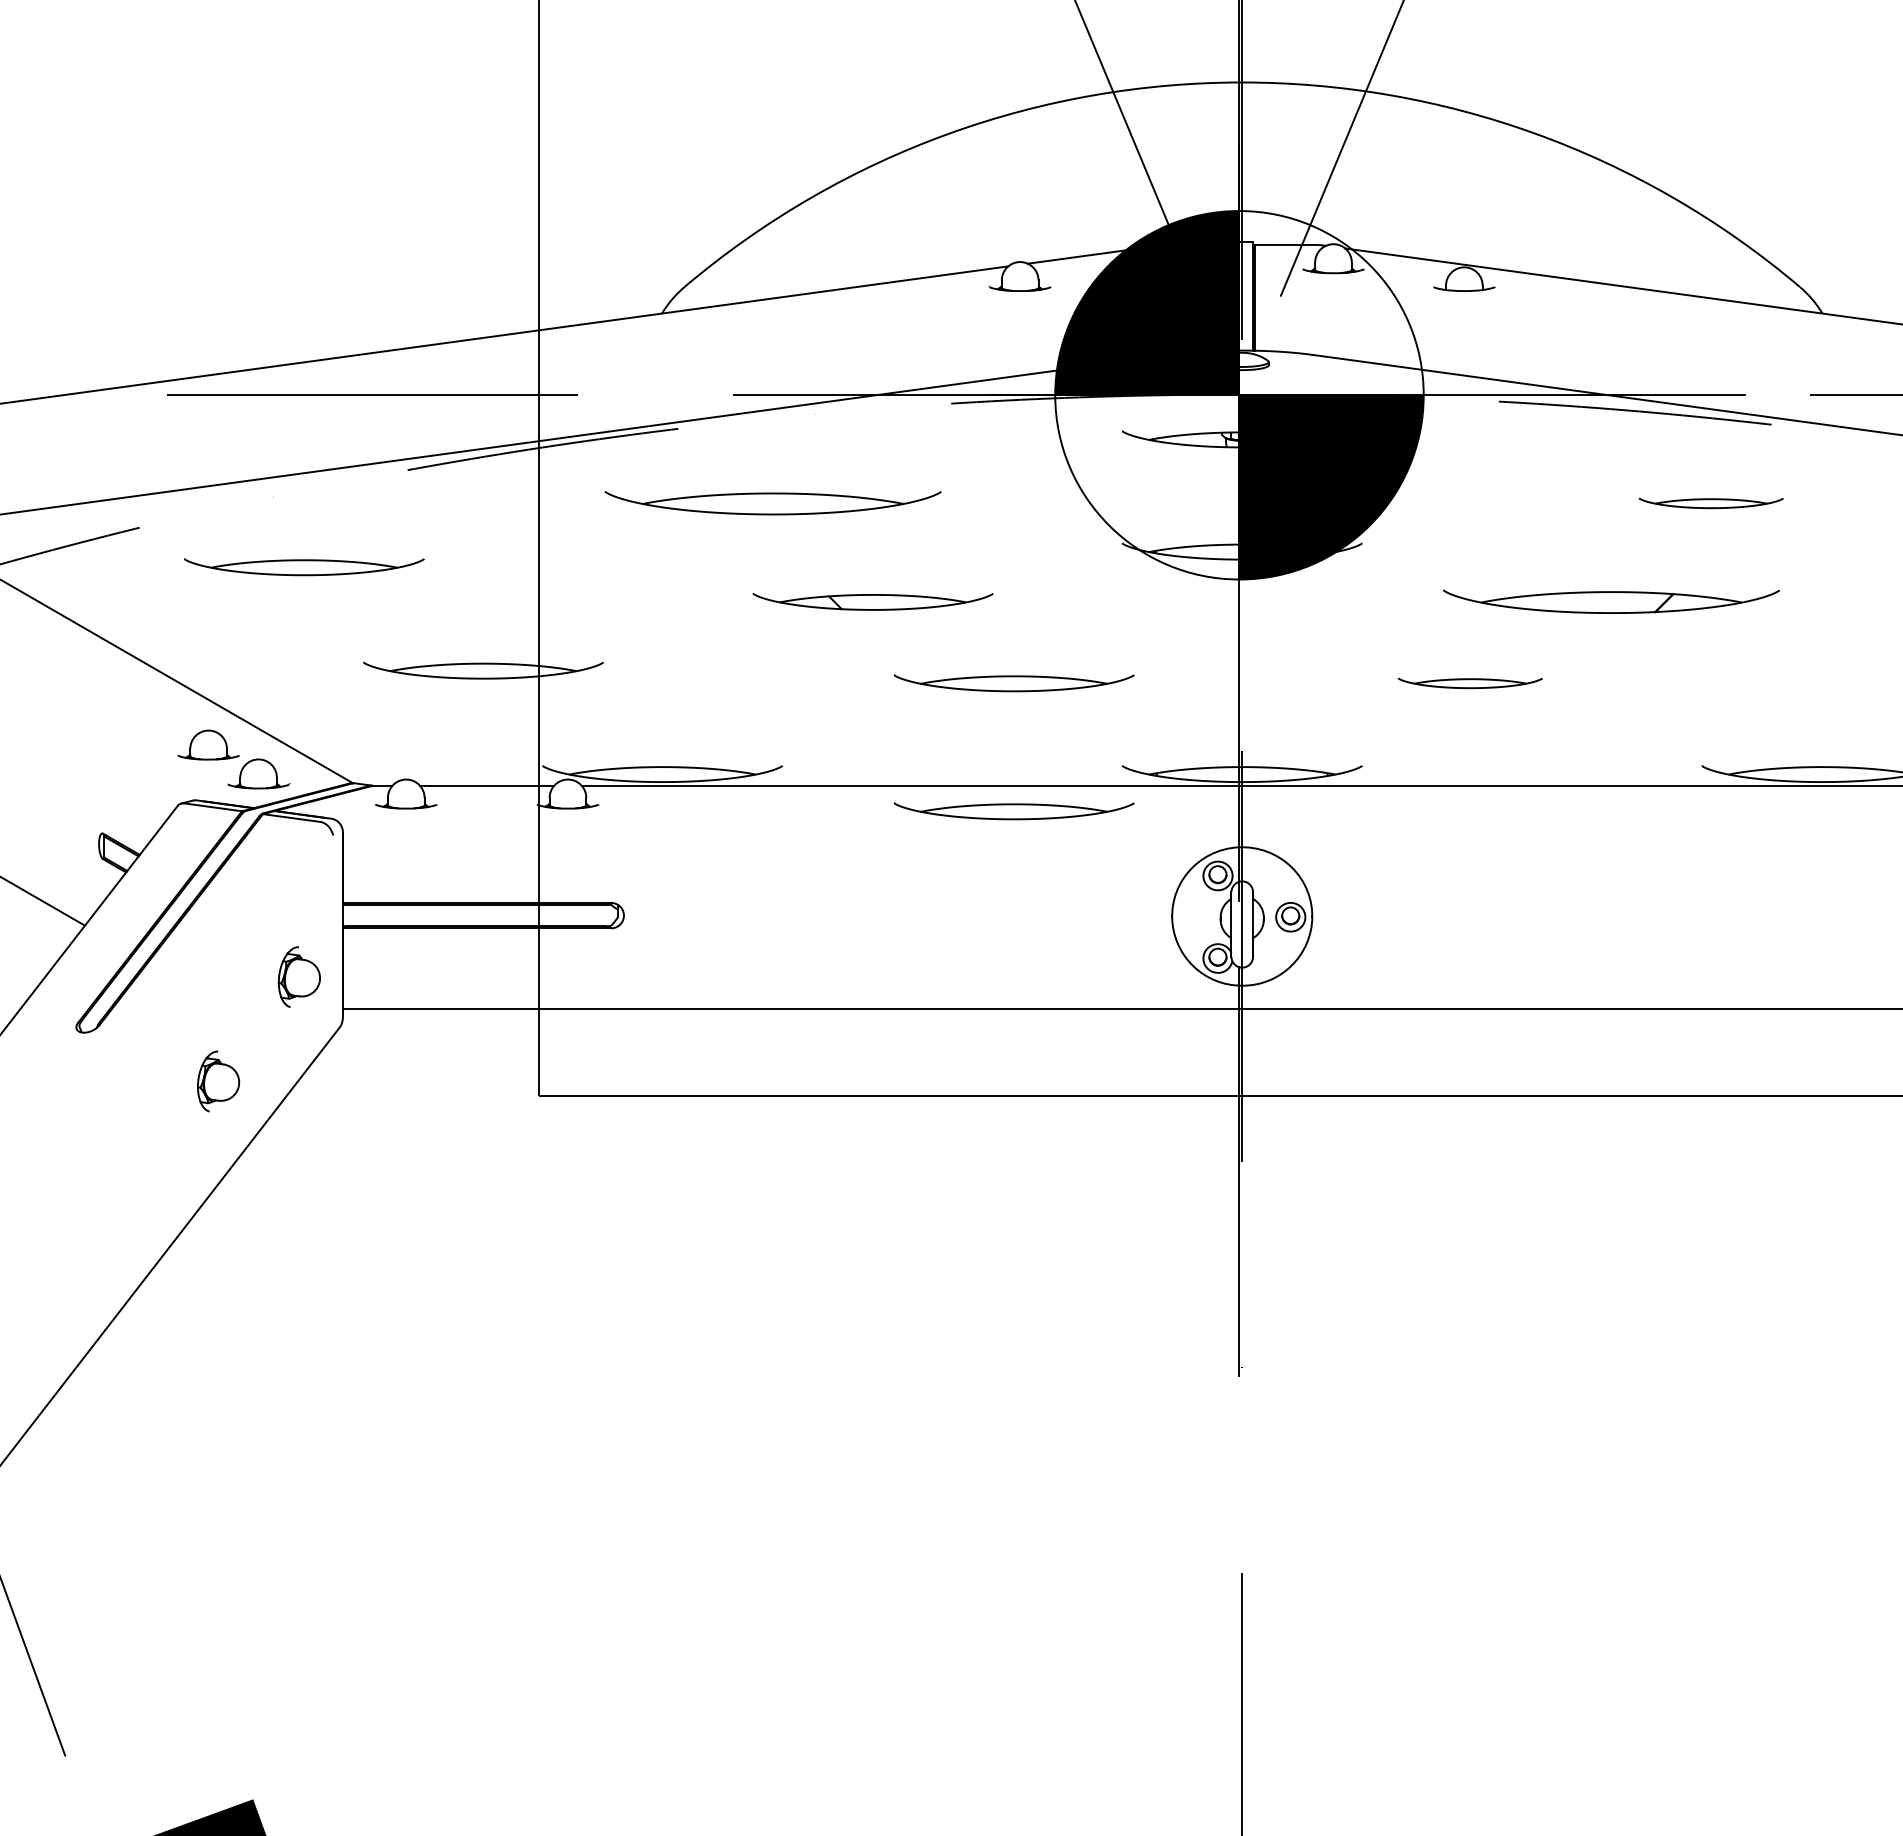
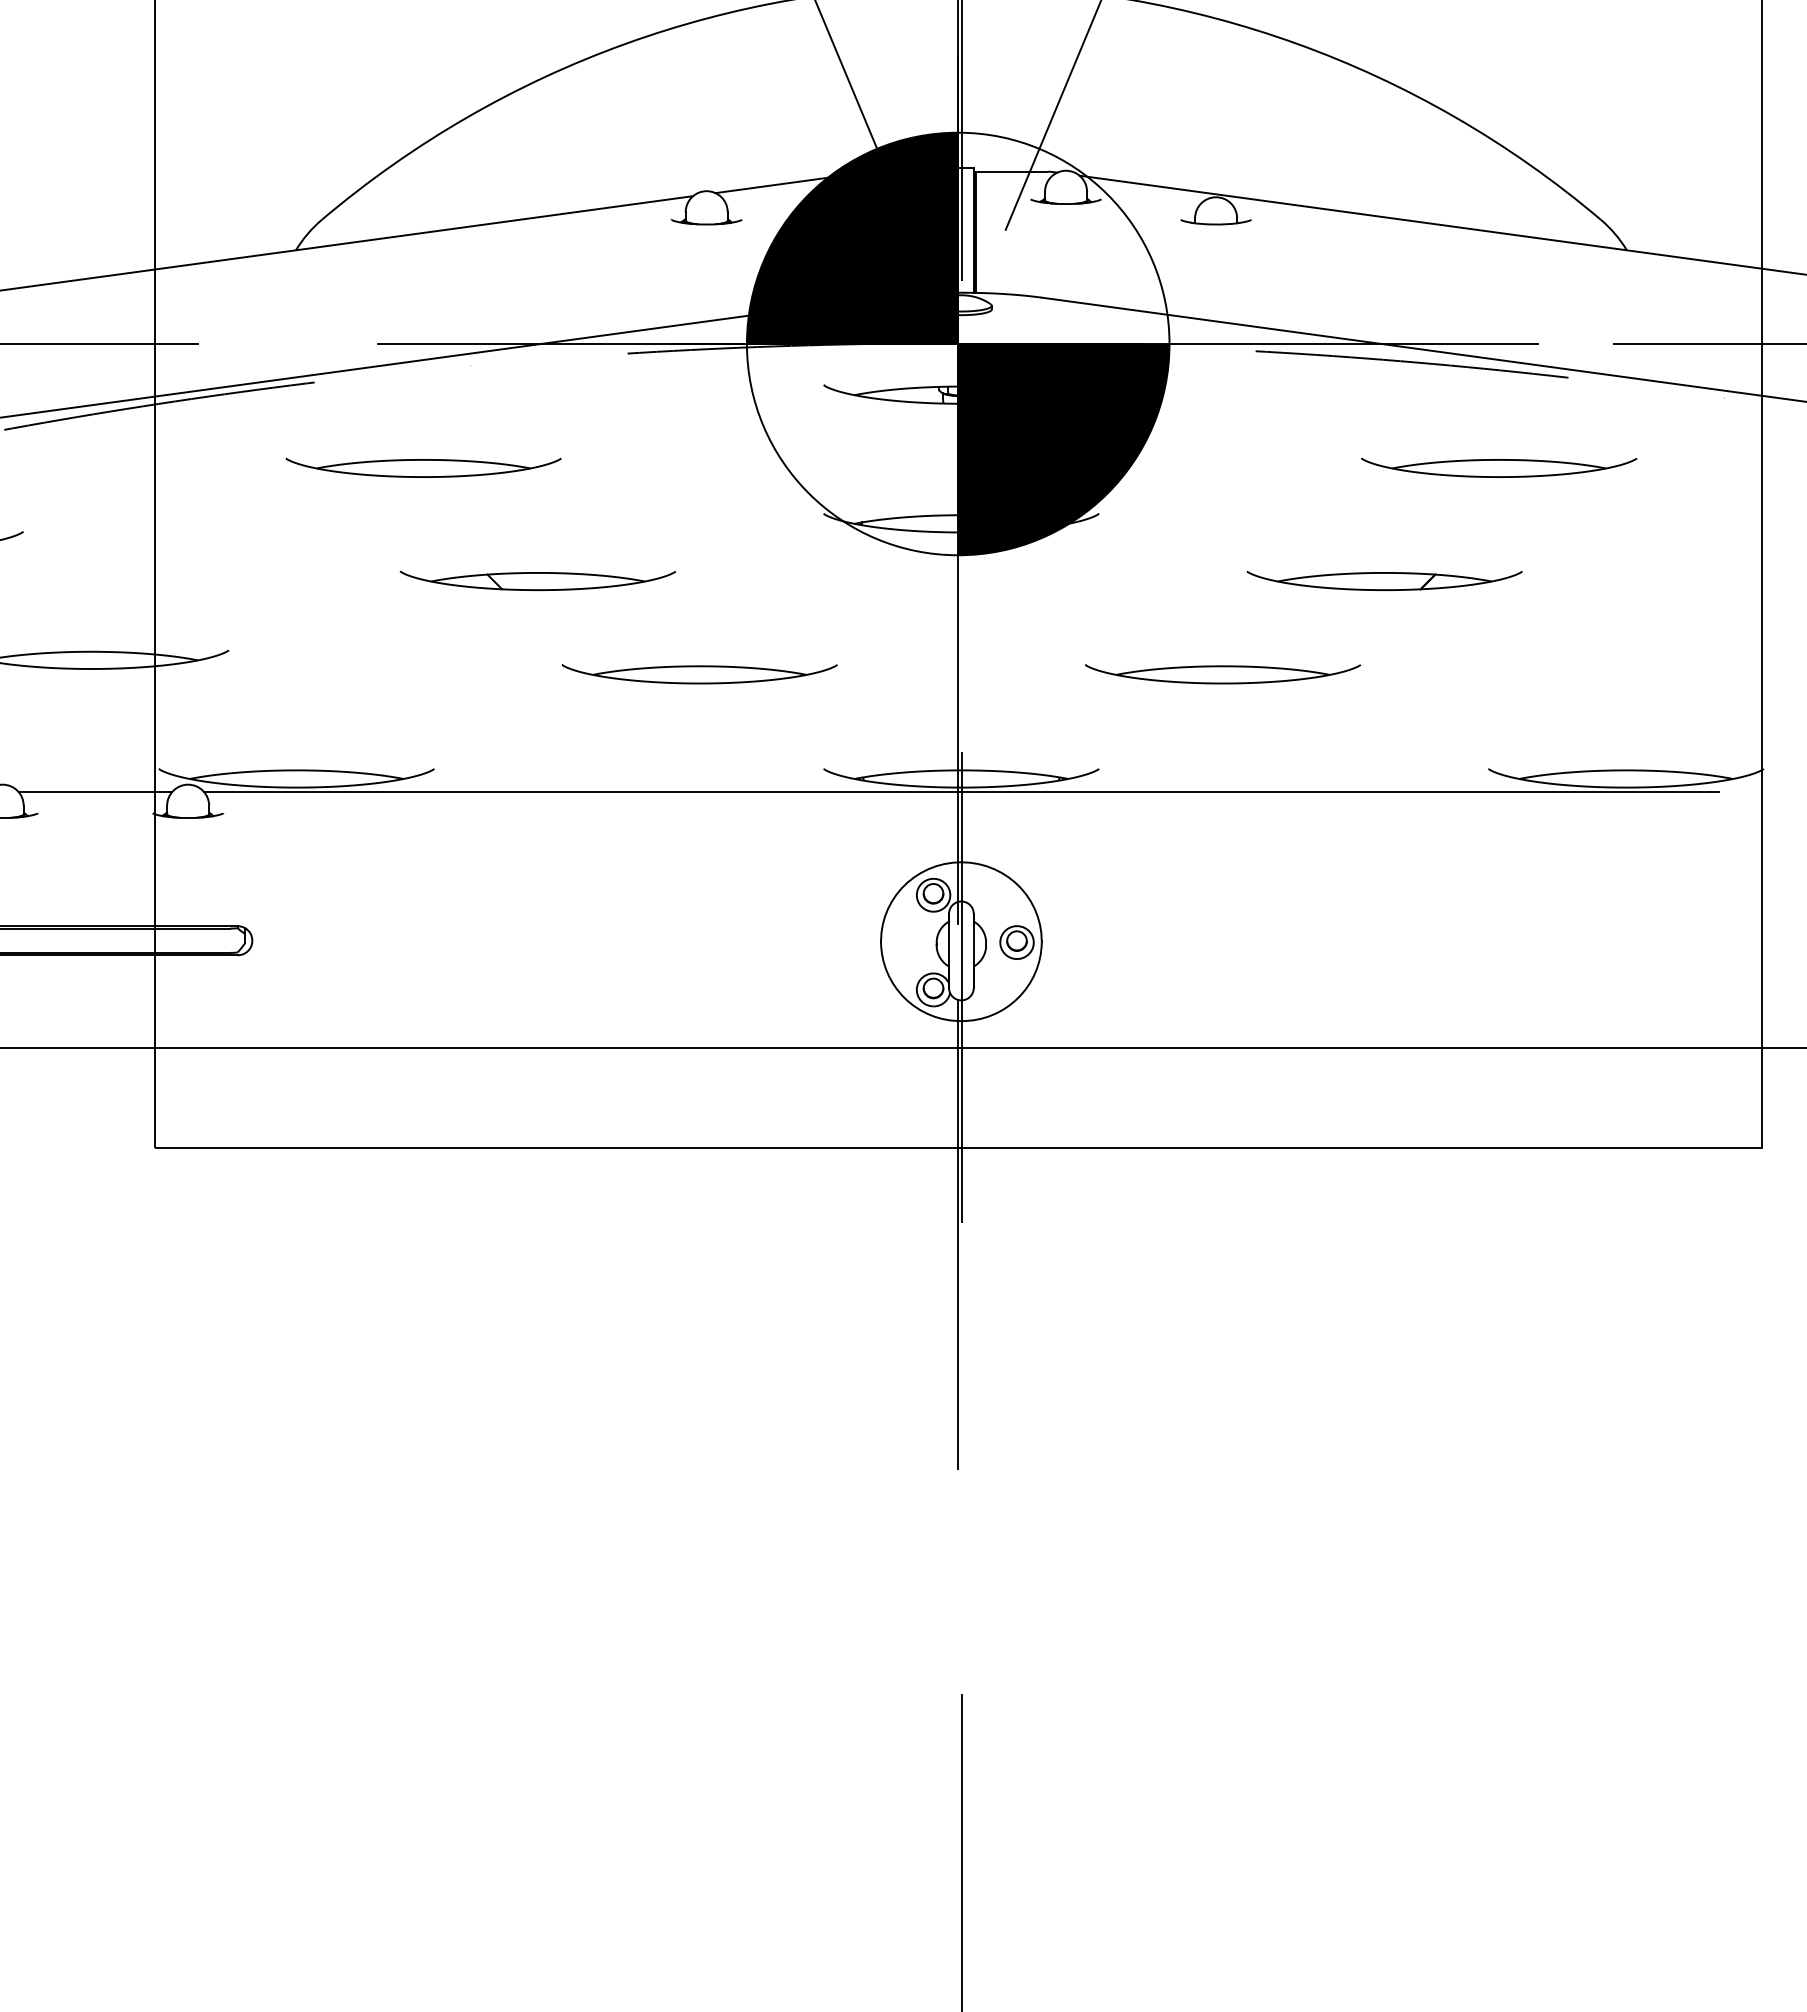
part: (773, 503) -> (423, 468), size x0.71
part: (1711, 503) -> (1499, 468), size x1.67
part: (1610, 601) -> (1383, 580), size x0.71
part: (1470, 683) -> (1223, 674), size x1.67
part: (1013, 811) -> (699, 821), removed

